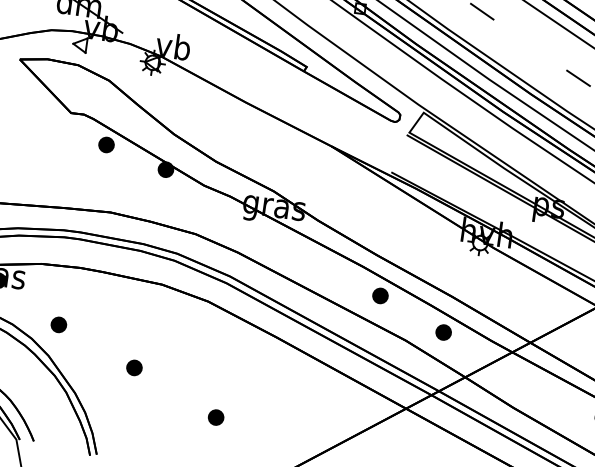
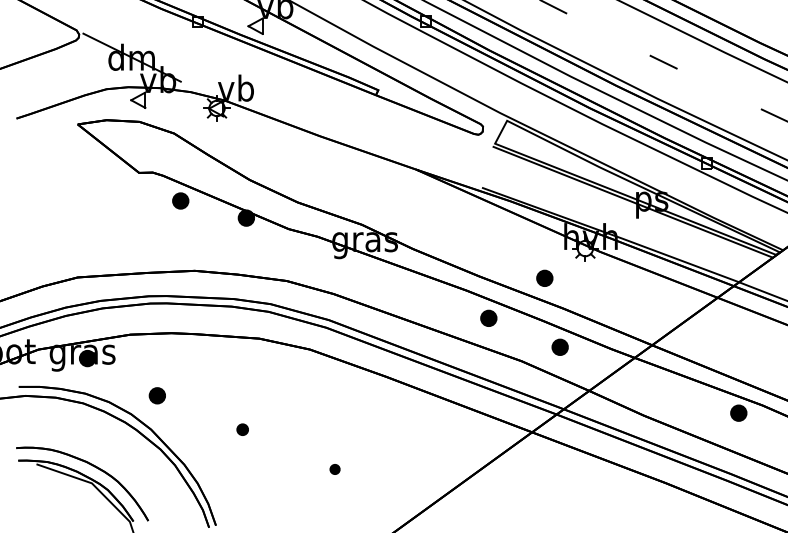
part: (438, 264) -> (544, 277), added
part: (134, 367) -> (242, 429), size x0.7
part: (215, 417) -> (334, 469), size x0.6

